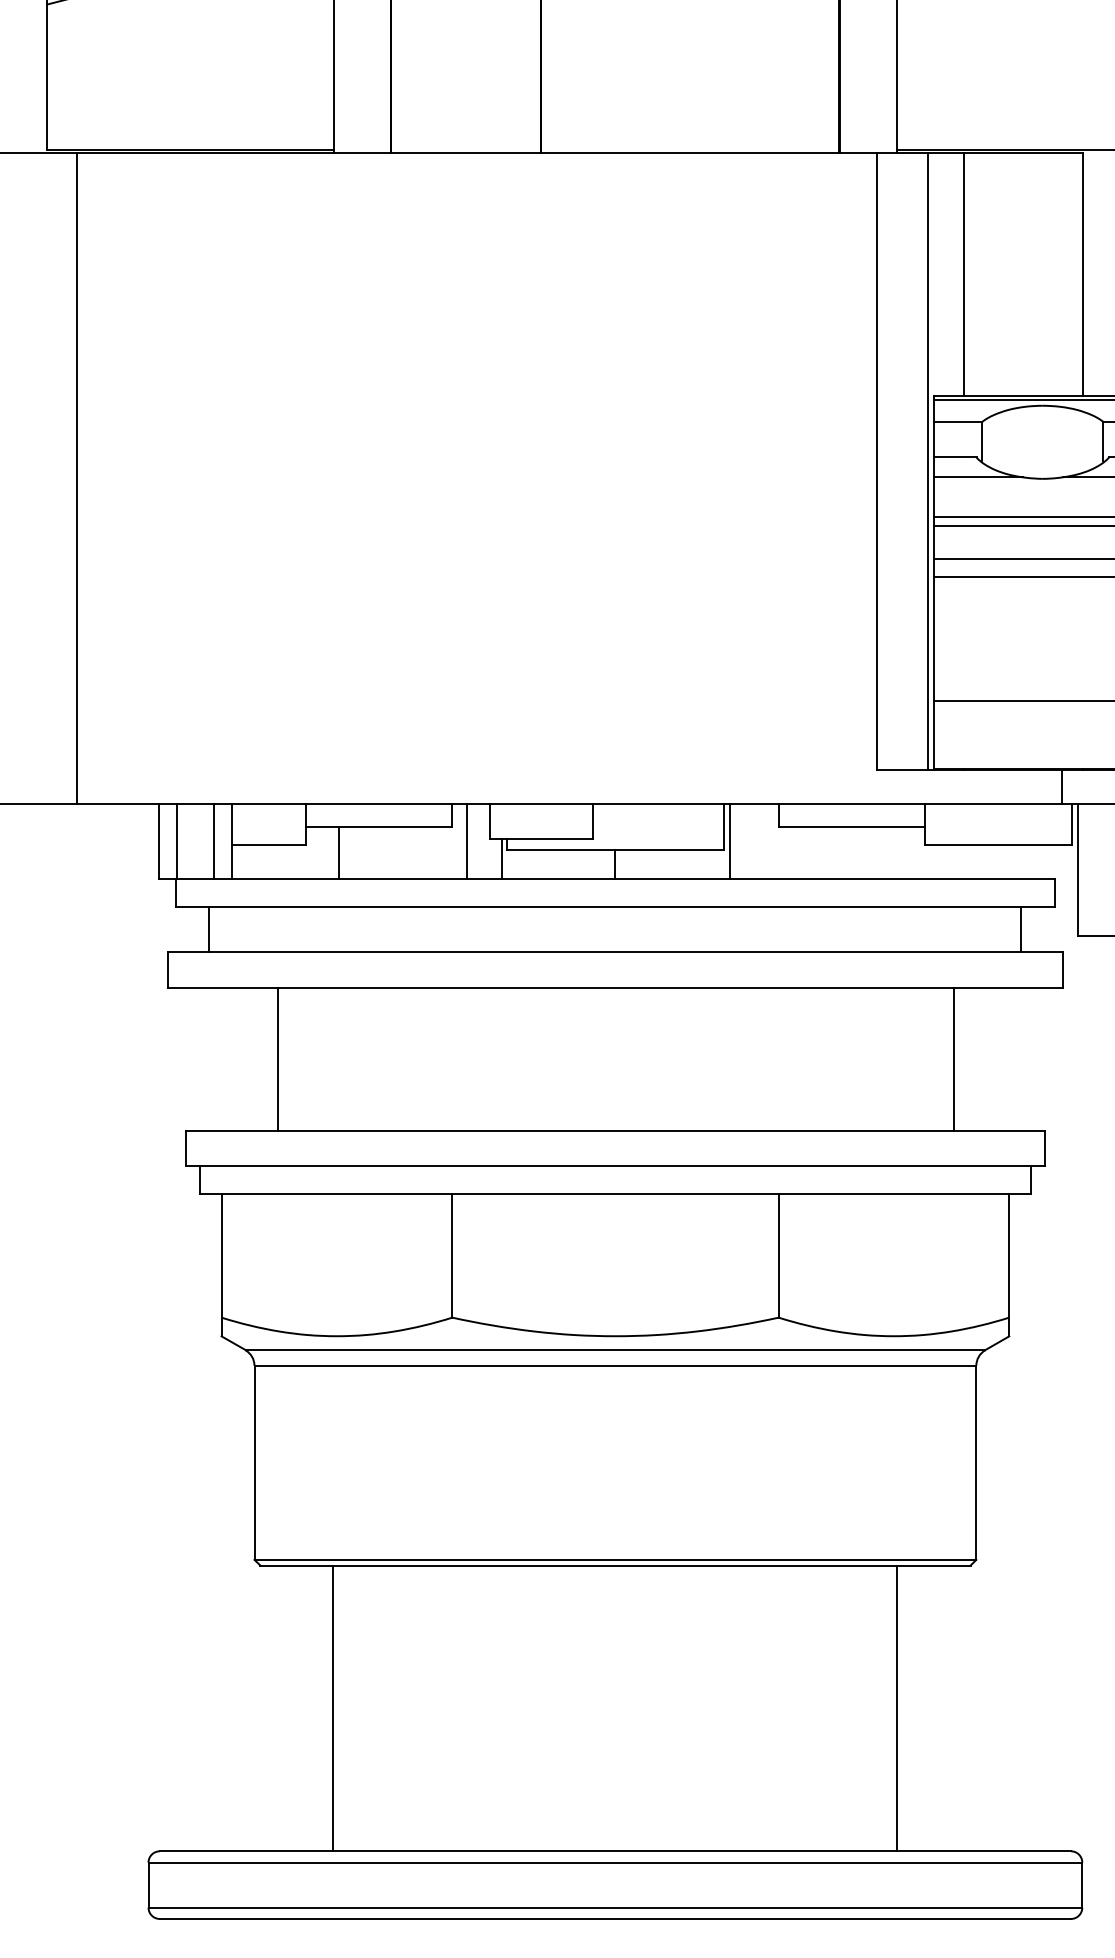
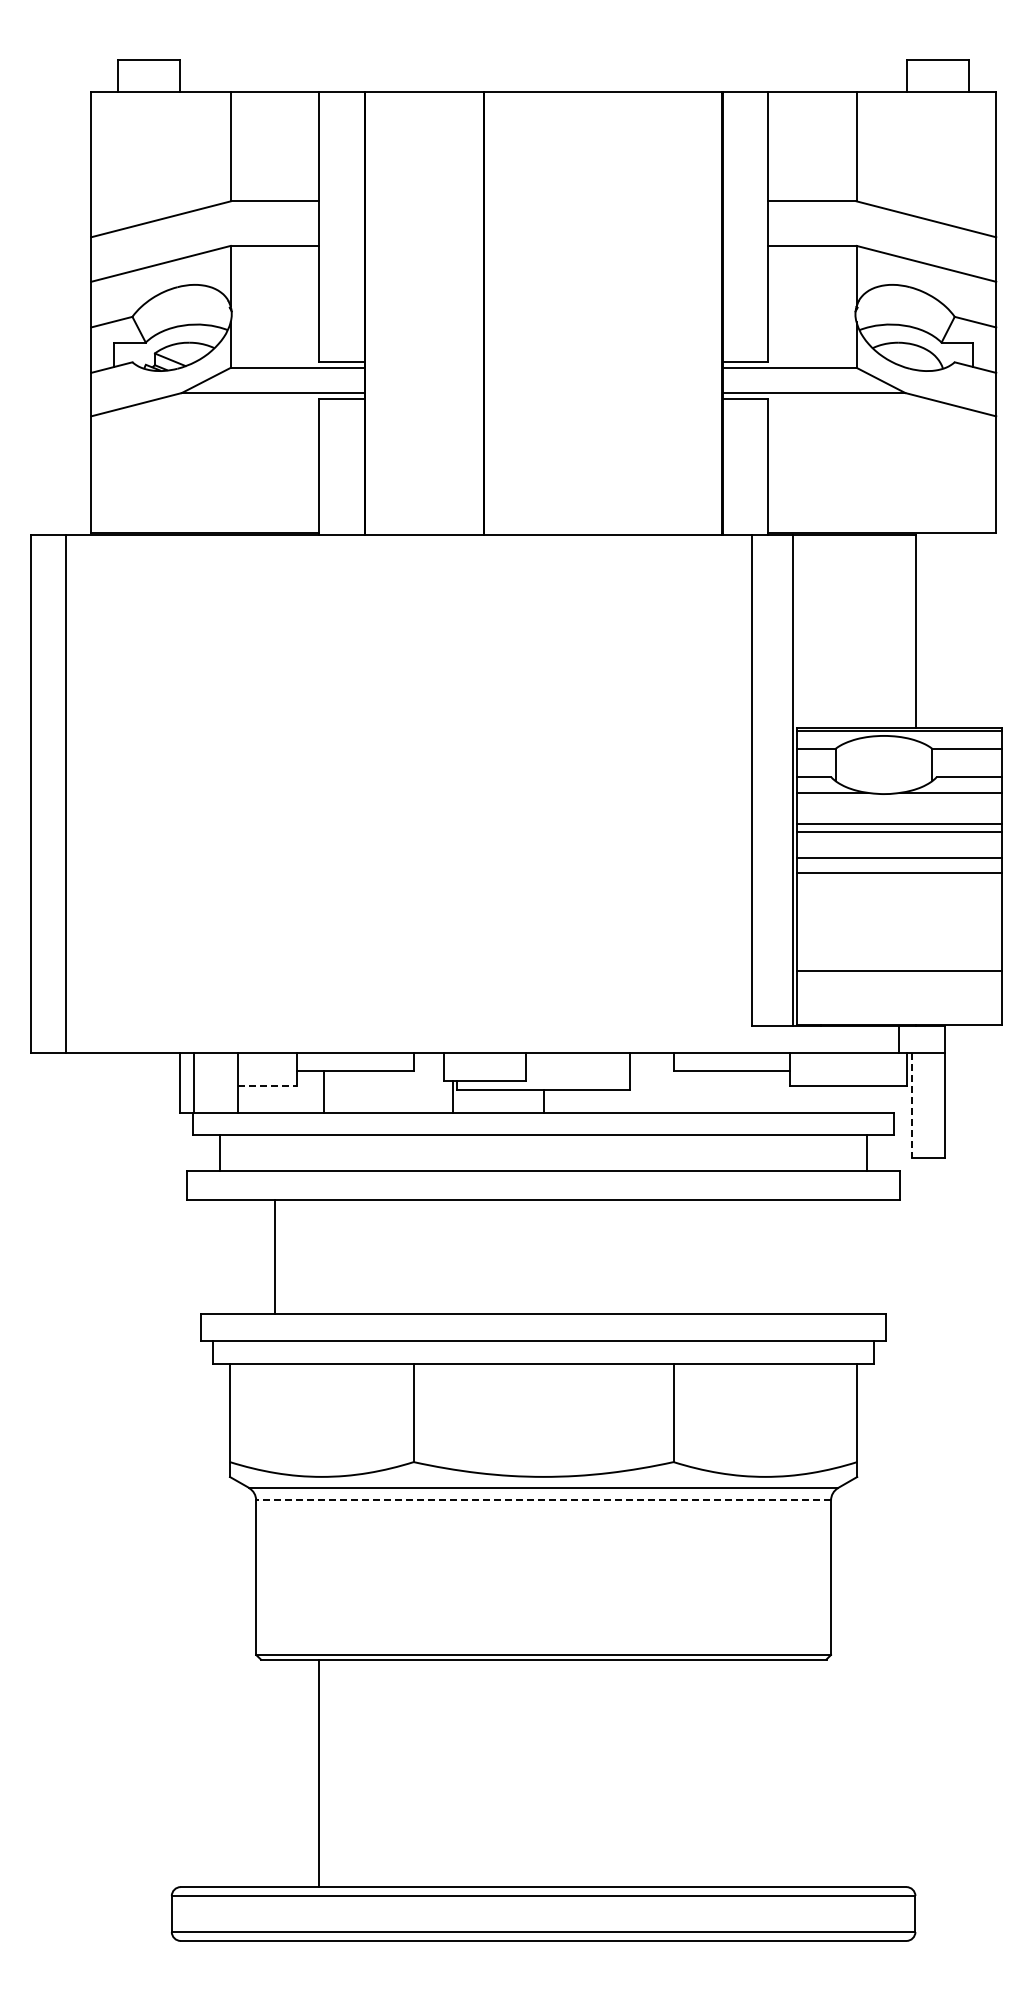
line: (964, 274) -> (821, 631), removed
line: (77, 478) -> (66, 793), moved
line: (214, 840) -> (224, 1082), removed
line: (467, 840) -> (425, 1082), removed
line: (729, 840) -> (634, 1082), removed
line: (269, 844) -> (268, 1085), solid -> dashed
line: (1078, 869) -> (912, 1105), solid -> dashed
line: (953, 1059) -> (812, 1256), removed
line: (615, 1365) -> (543, 1500), solid -> dashed
line: (897, 1708) -> (768, 1773), removed

